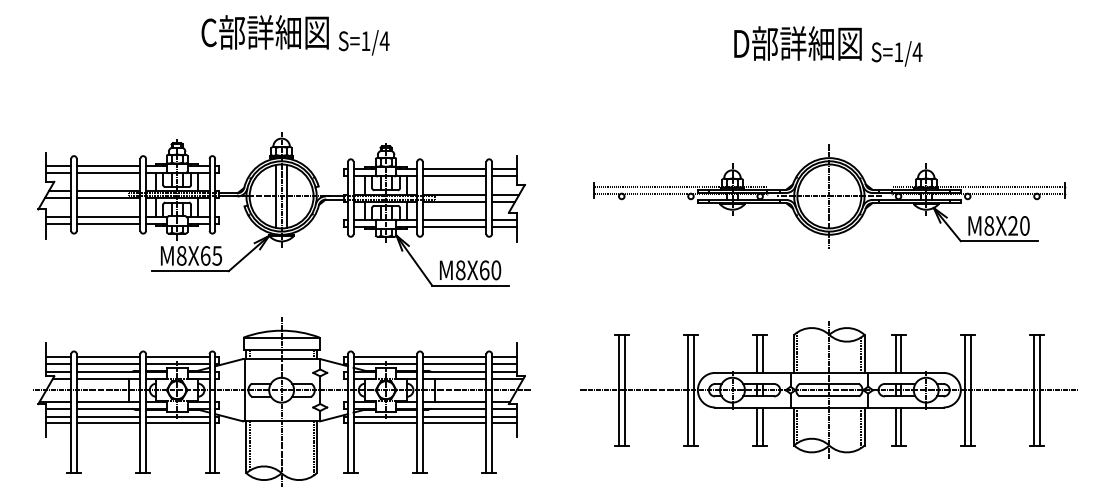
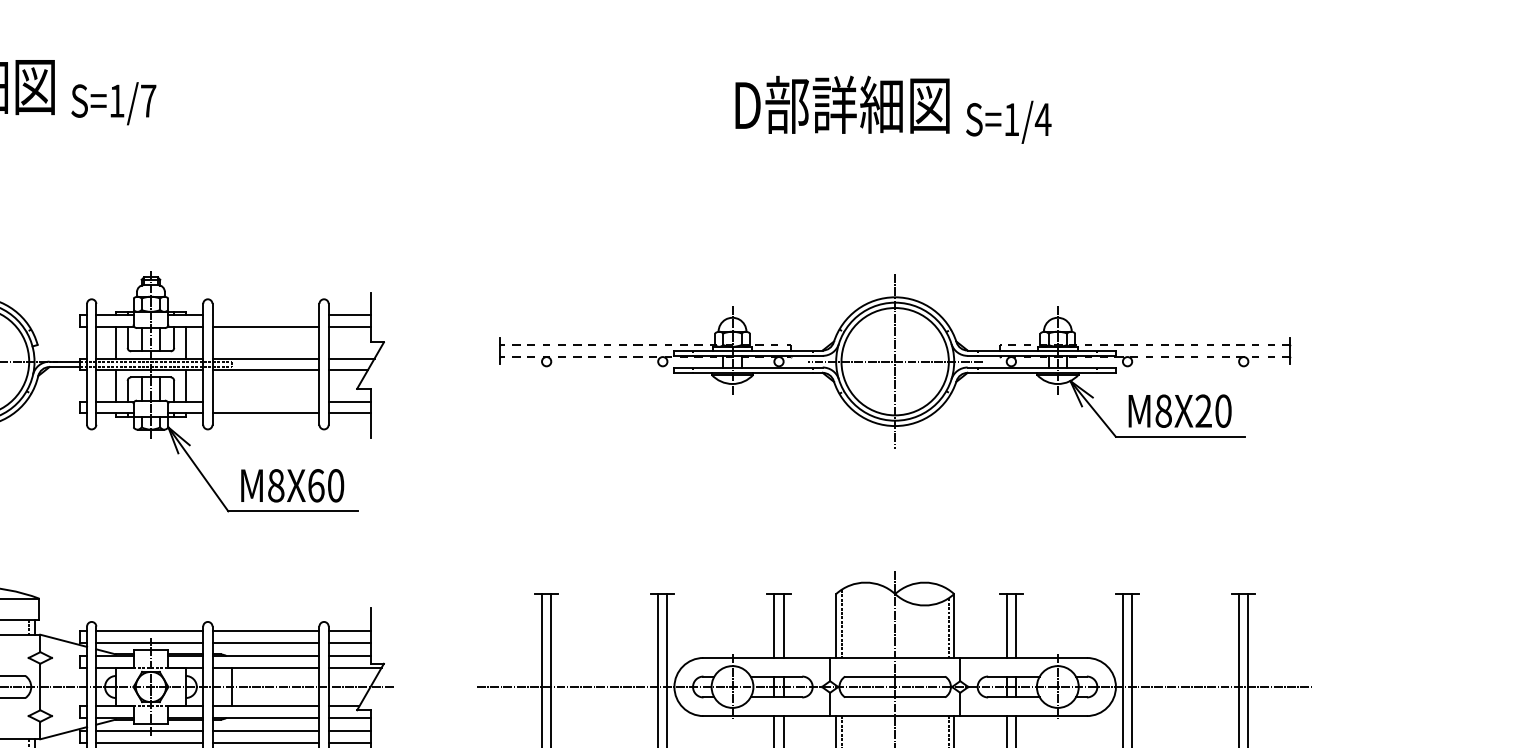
text: (384, 40) -> (148, 99), S=1/4 -> S=1/7
line: (454, 168) -> (265, 314), removed
line: (454, 220) -> (265, 402), removed

